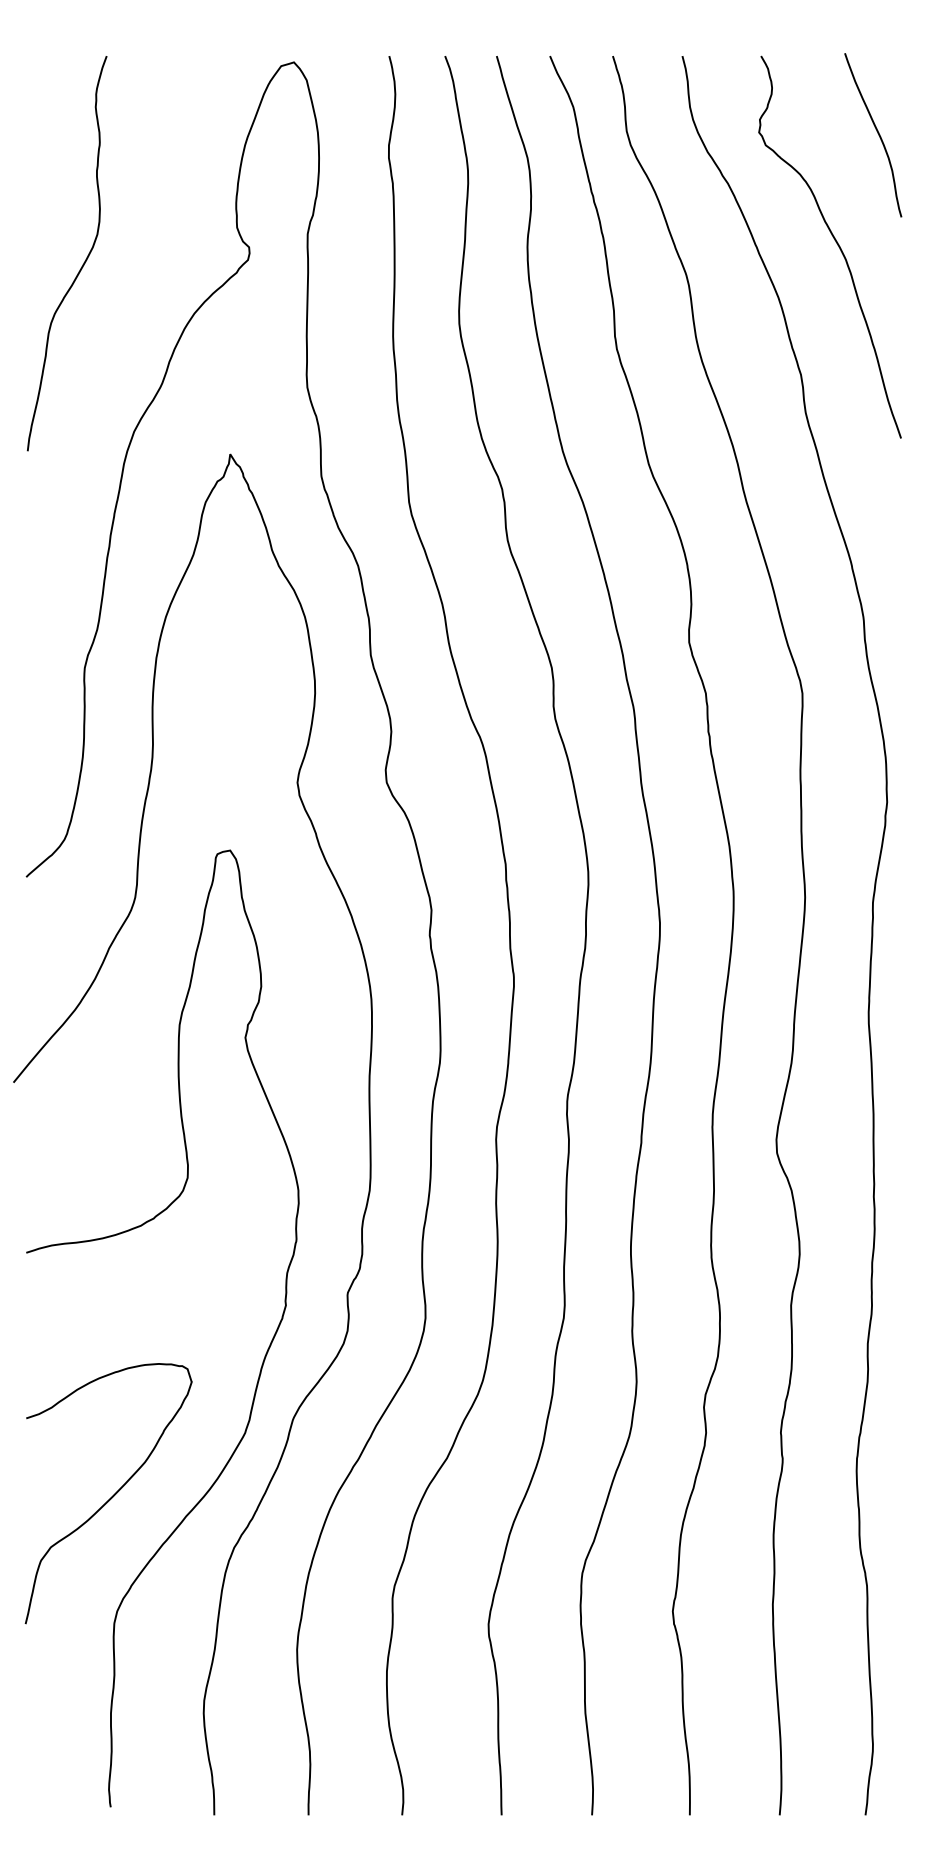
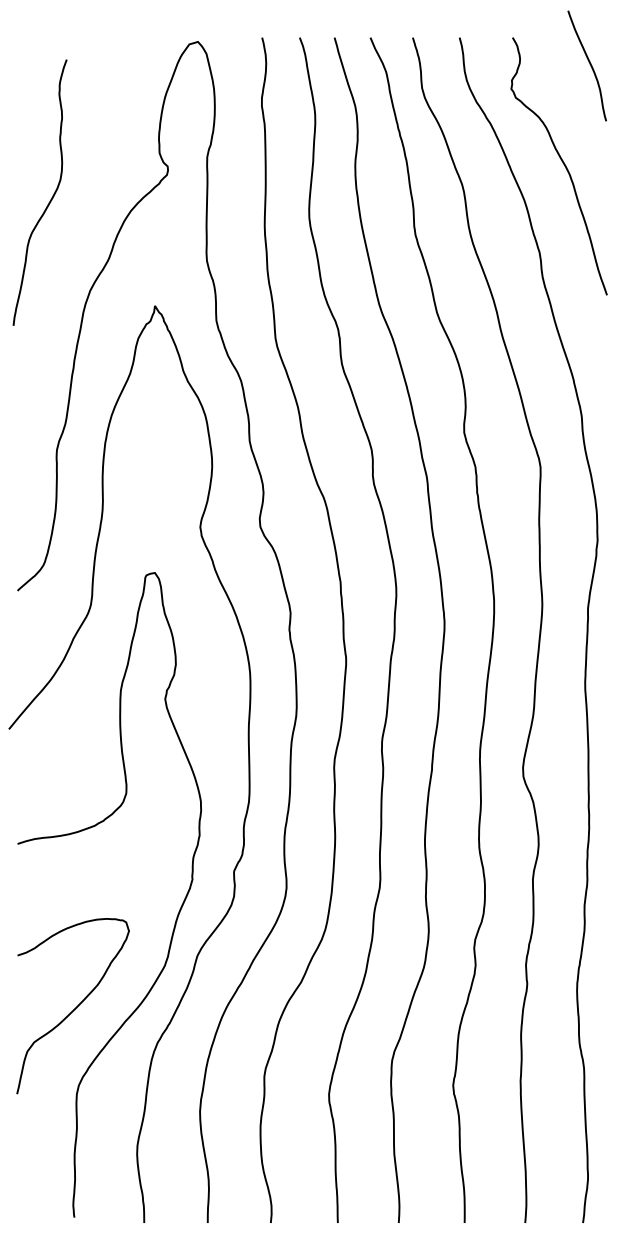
curve: (876, 133) -> (589, 64), moved
curve: (84, 260) -> (51, 197), moved

